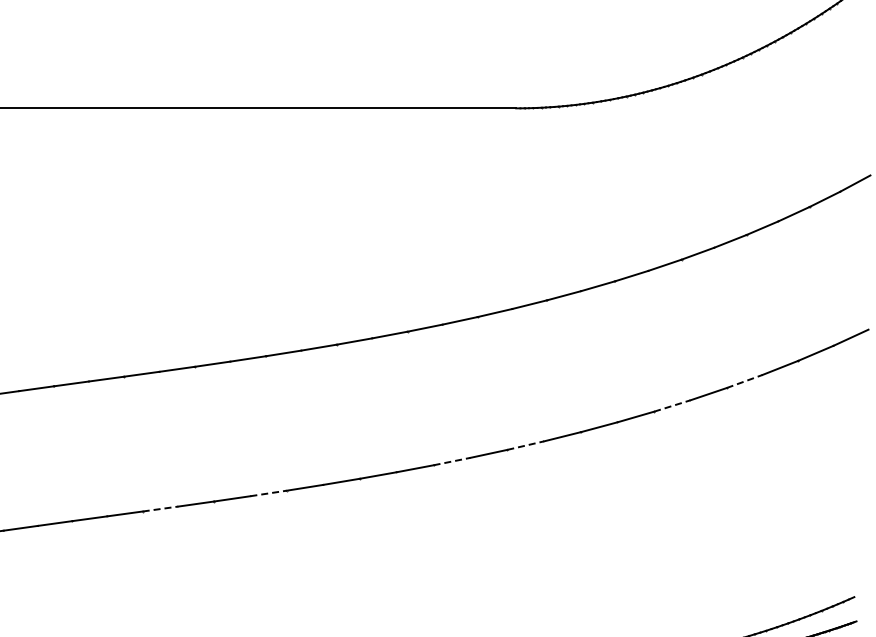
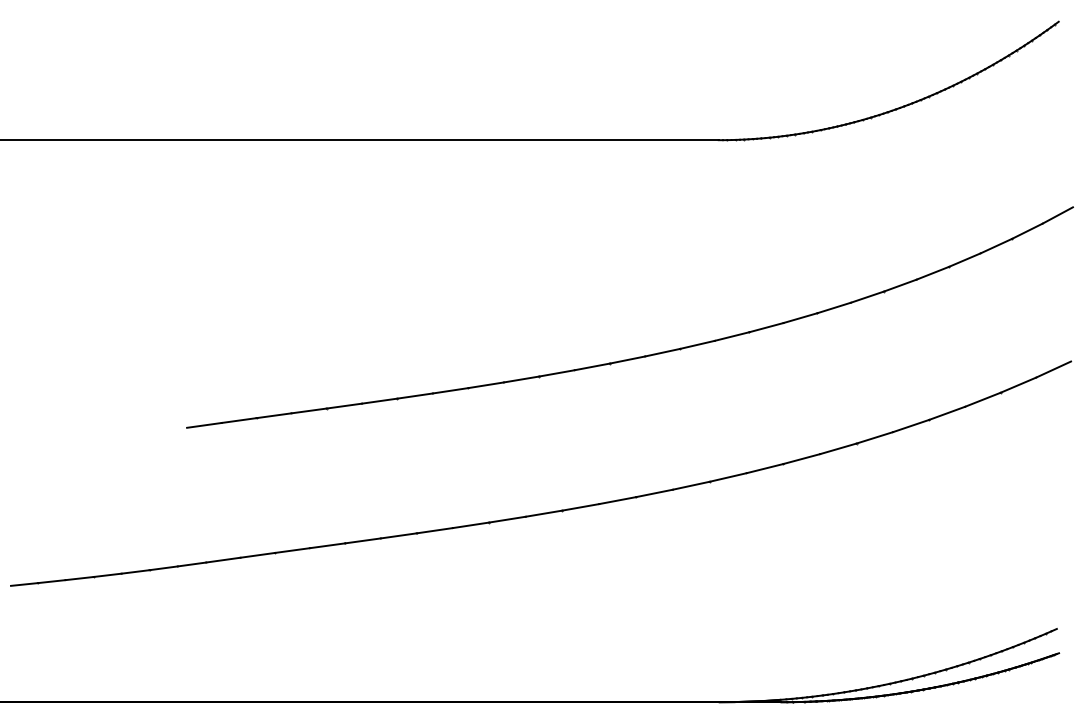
line: (744, 381) -> (947, 413), dashed -> solid
line: (672, 405) -> (875, 437), dashed -> solid
line: (525, 445) -> (728, 477), dashed -> solid
line: (451, 461) -> (654, 493), dashed -> solid
line: (268, 493) -> (471, 525), dashed -> solid
line: (160, 508) -> (363, 540), dashed -> solid

